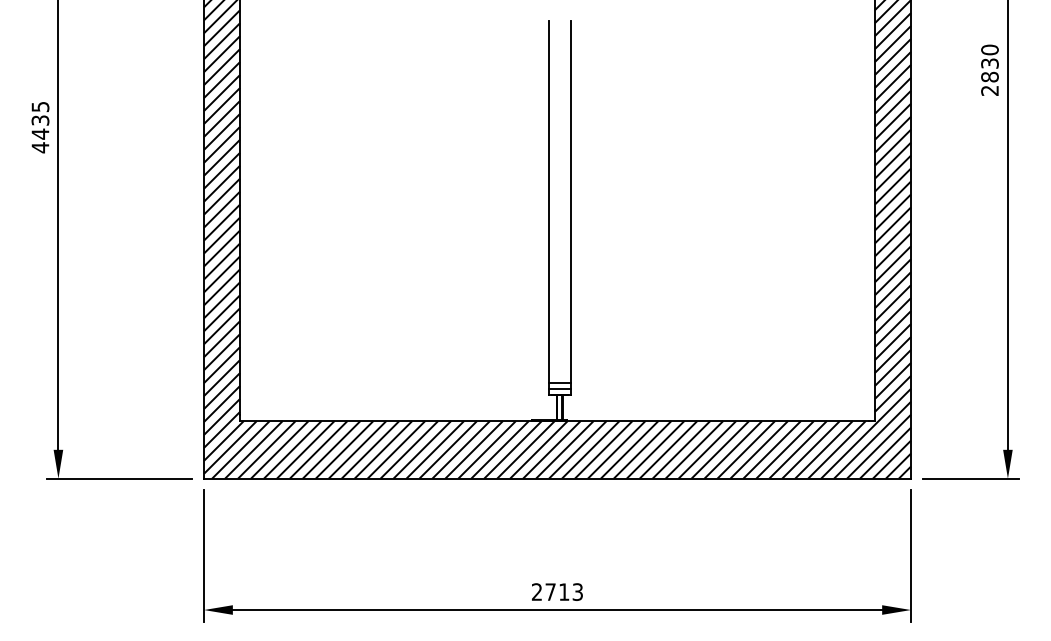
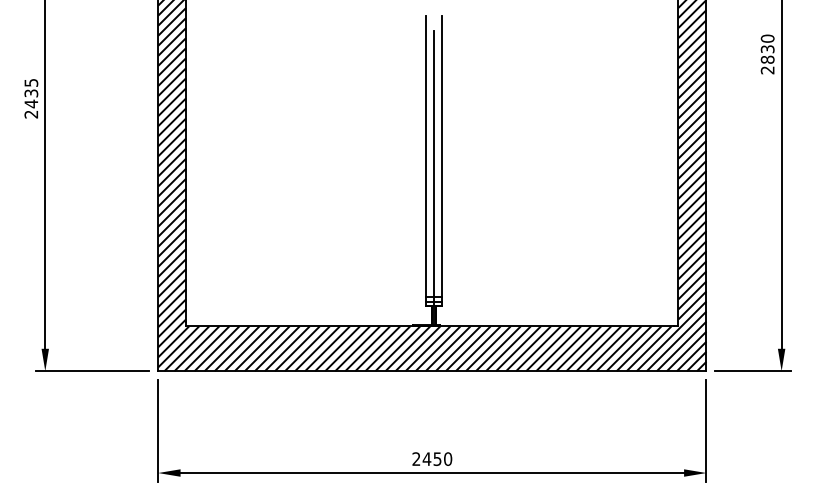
text: (40, 147) -> (31, 114), 4435 -> 2435
line: (559, 230) -> (433, 178), added
text: (564, 591) -> (437, 458), 2713 -> 2450

